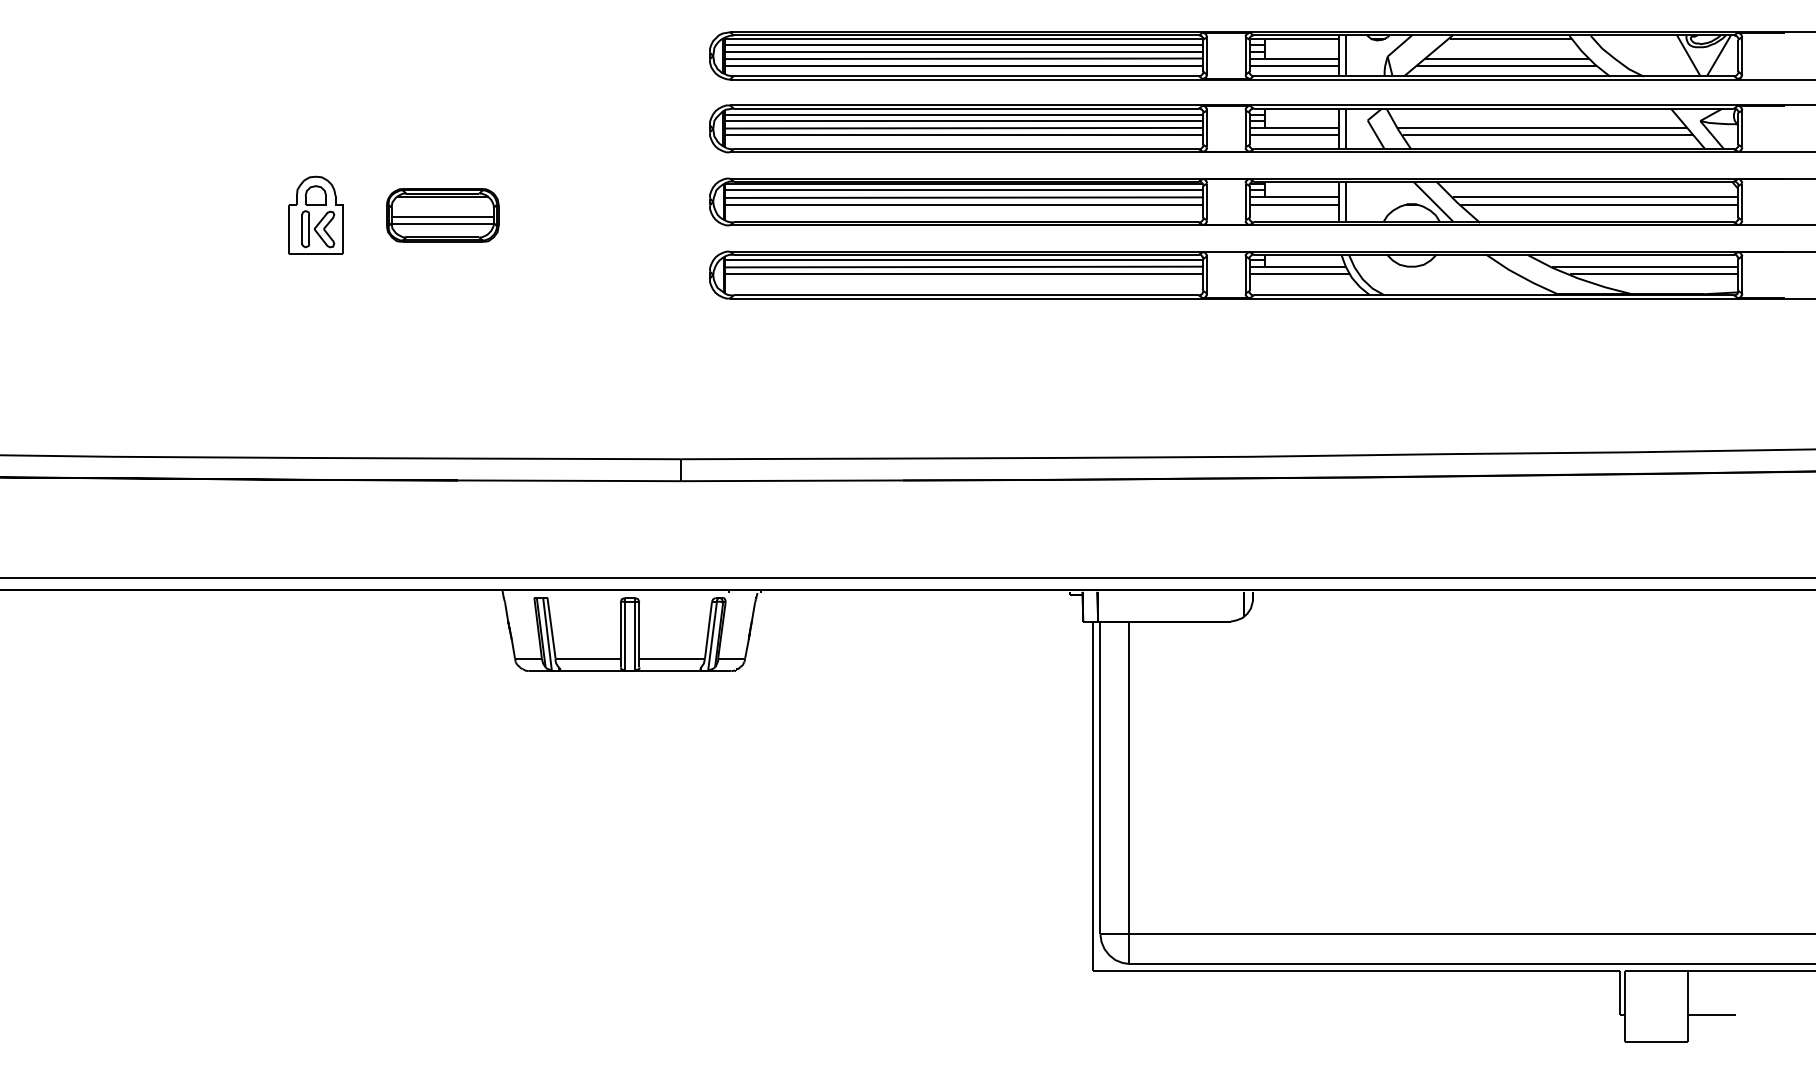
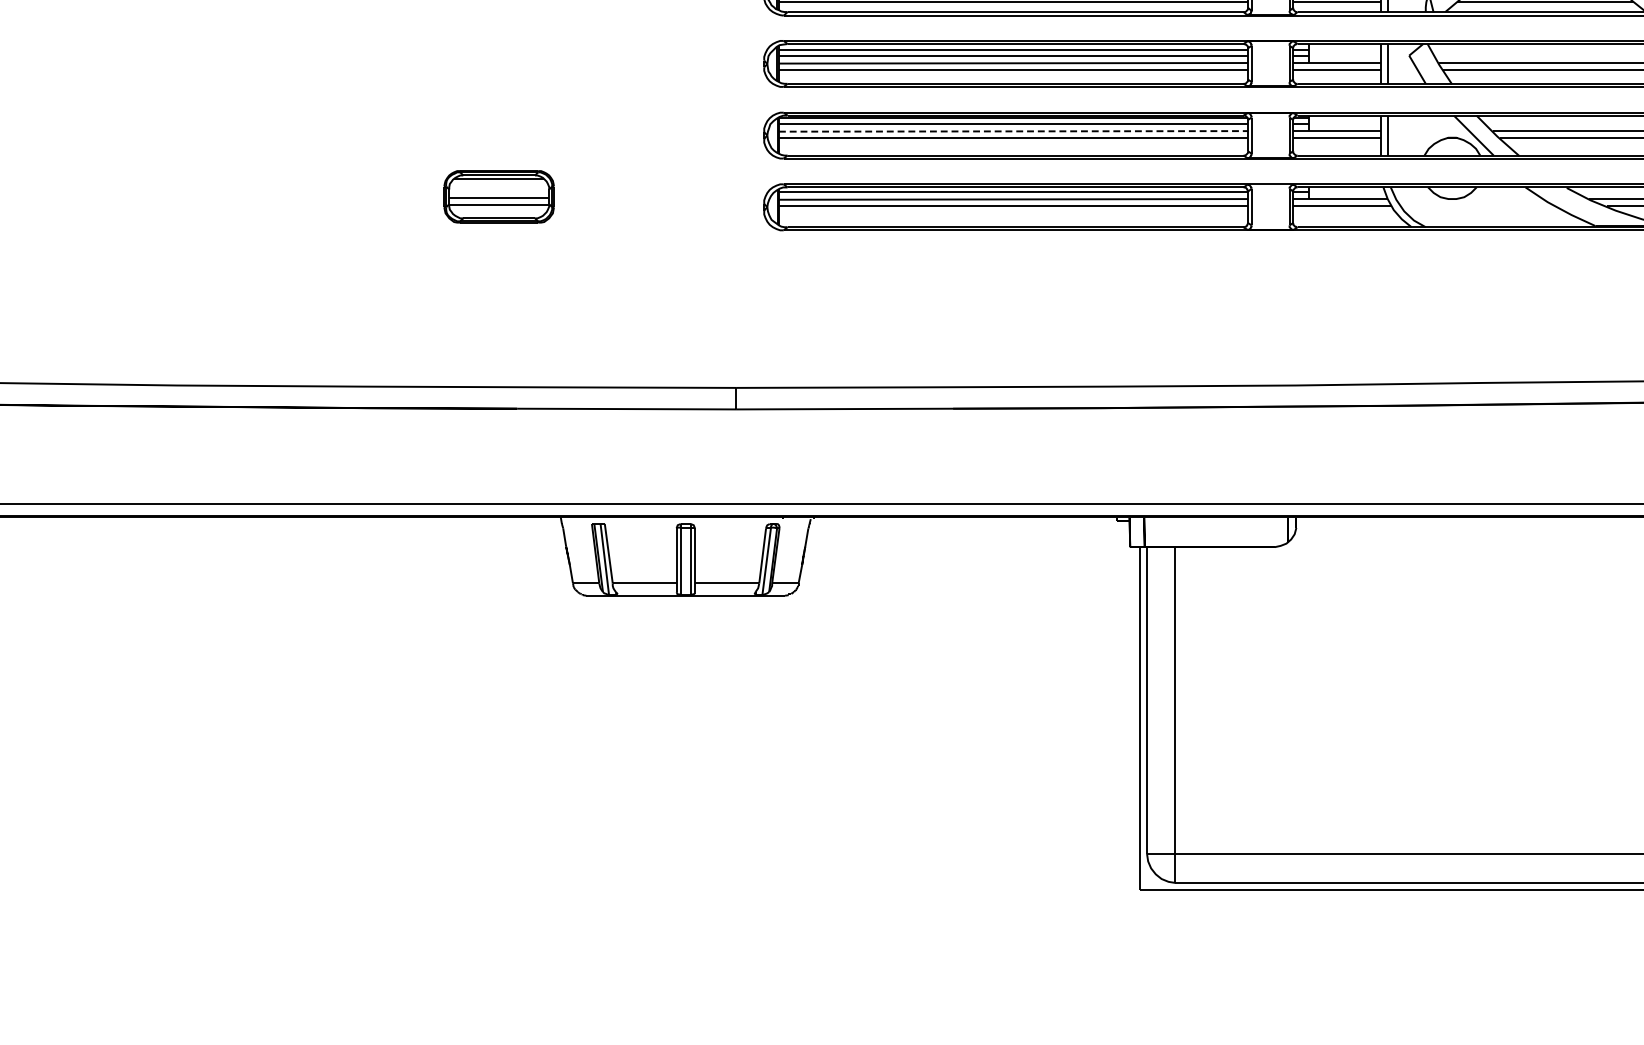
line: (964, 197) -> (1013, 131), solid -> dashed
part: (315, 214) -> (377, 147), removed
part: (442, 215) -> (498, 196), moved

